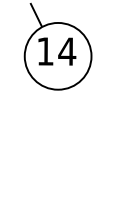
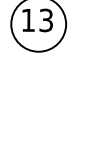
text: (67, 51) -> (46, 20), 14 -> 13

